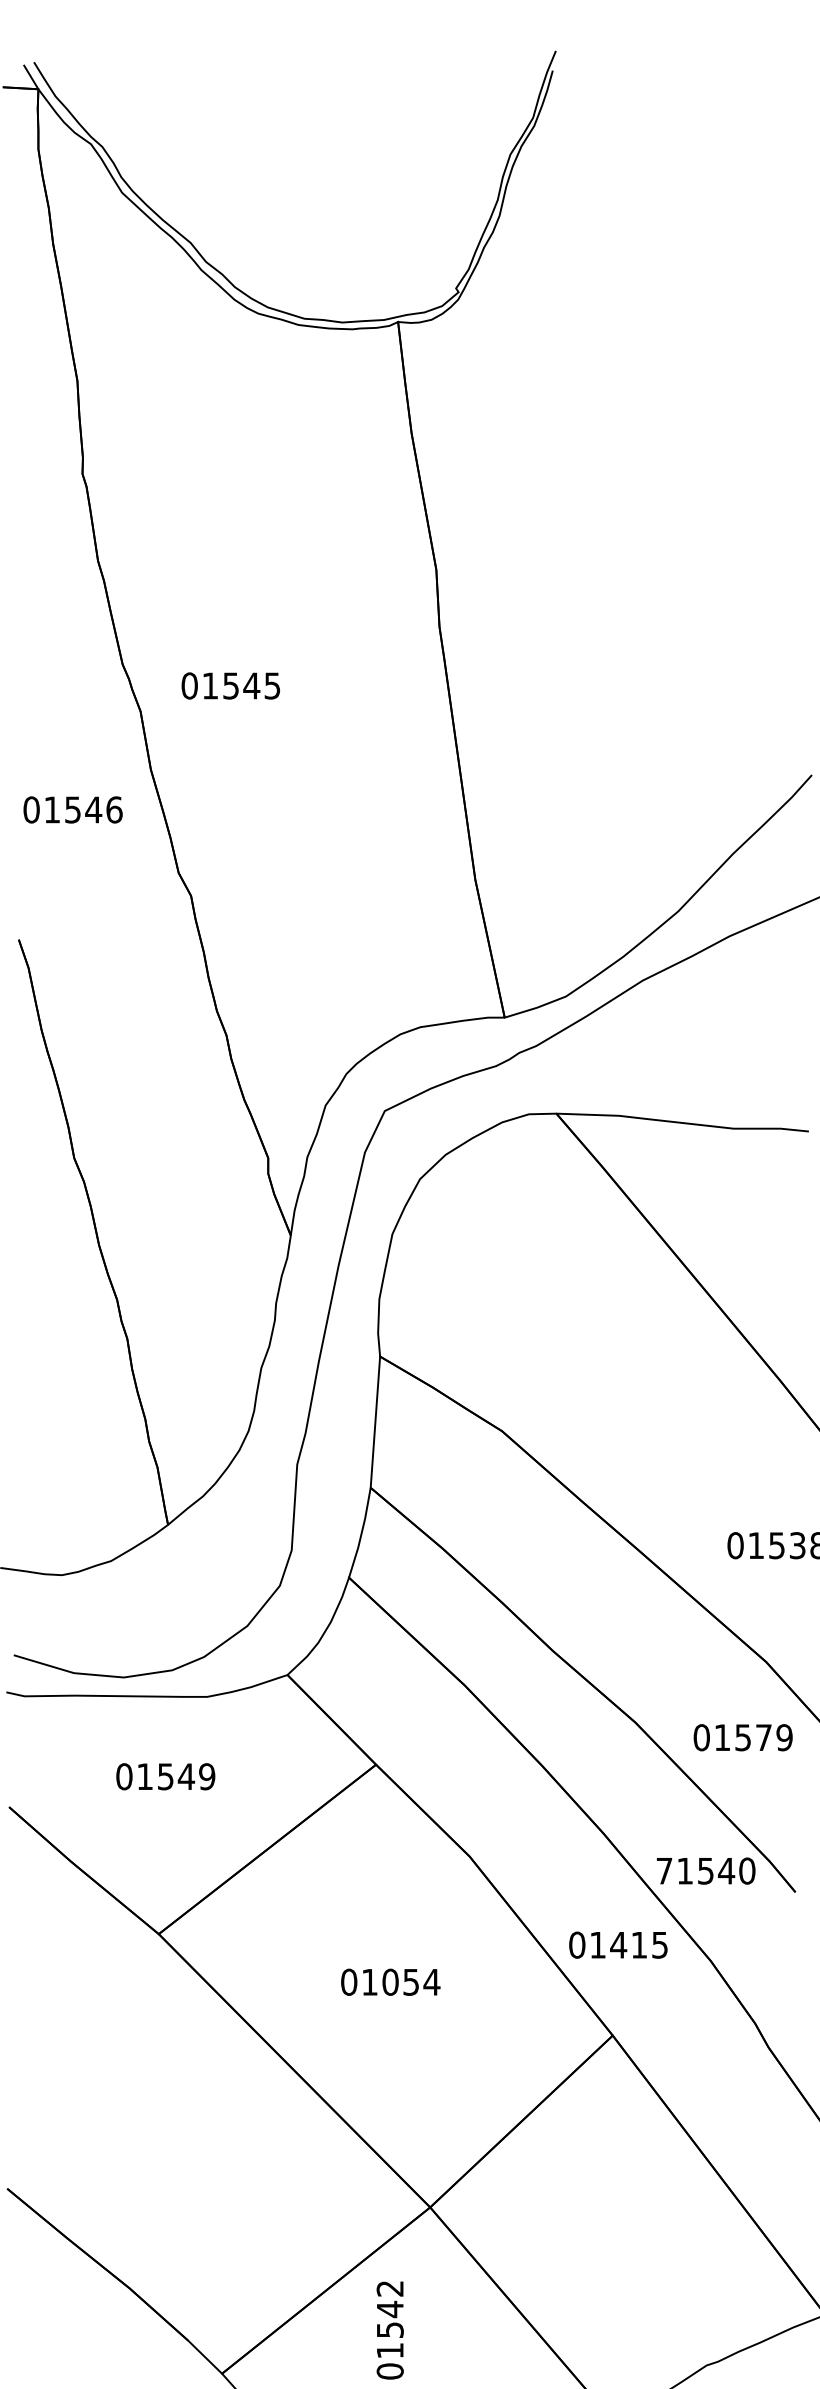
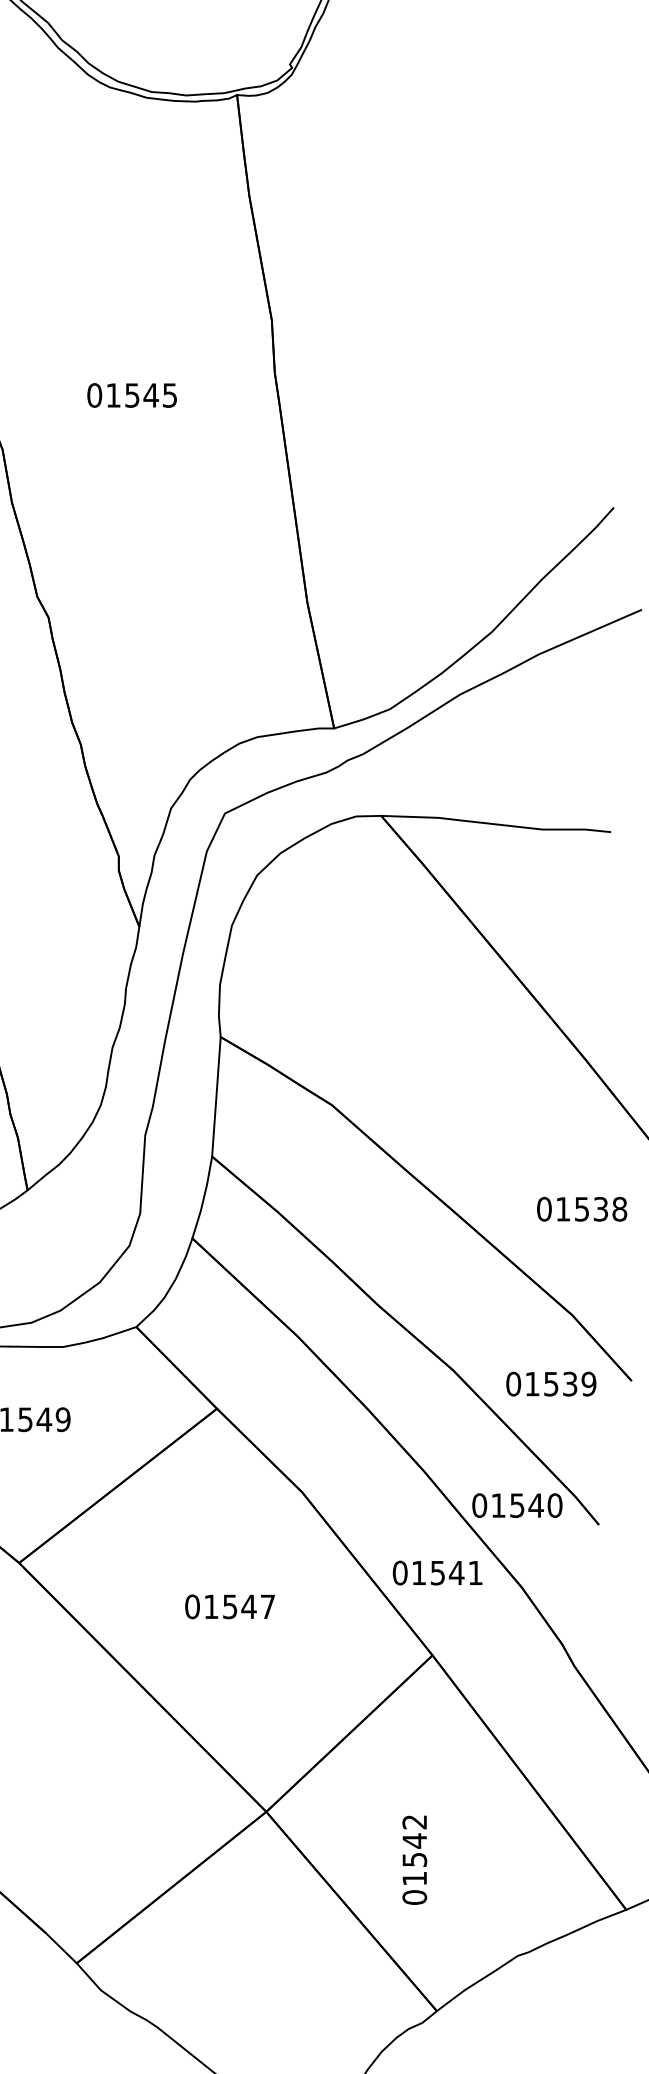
text: (230, 685) -> (131, 395), moved
text: (763, 1737) -> (569, 1383), 01579 -> 01539
text: (664, 1870) -> (479, 1505), 71540 -> 01540
text: (638, 1945) -> (455, 1573), 01415 -> 01541
text: (411, 1981) -> (249, 1606), 01054 -> 01547
text: (389, 2330) -> (414, 1860), moved

